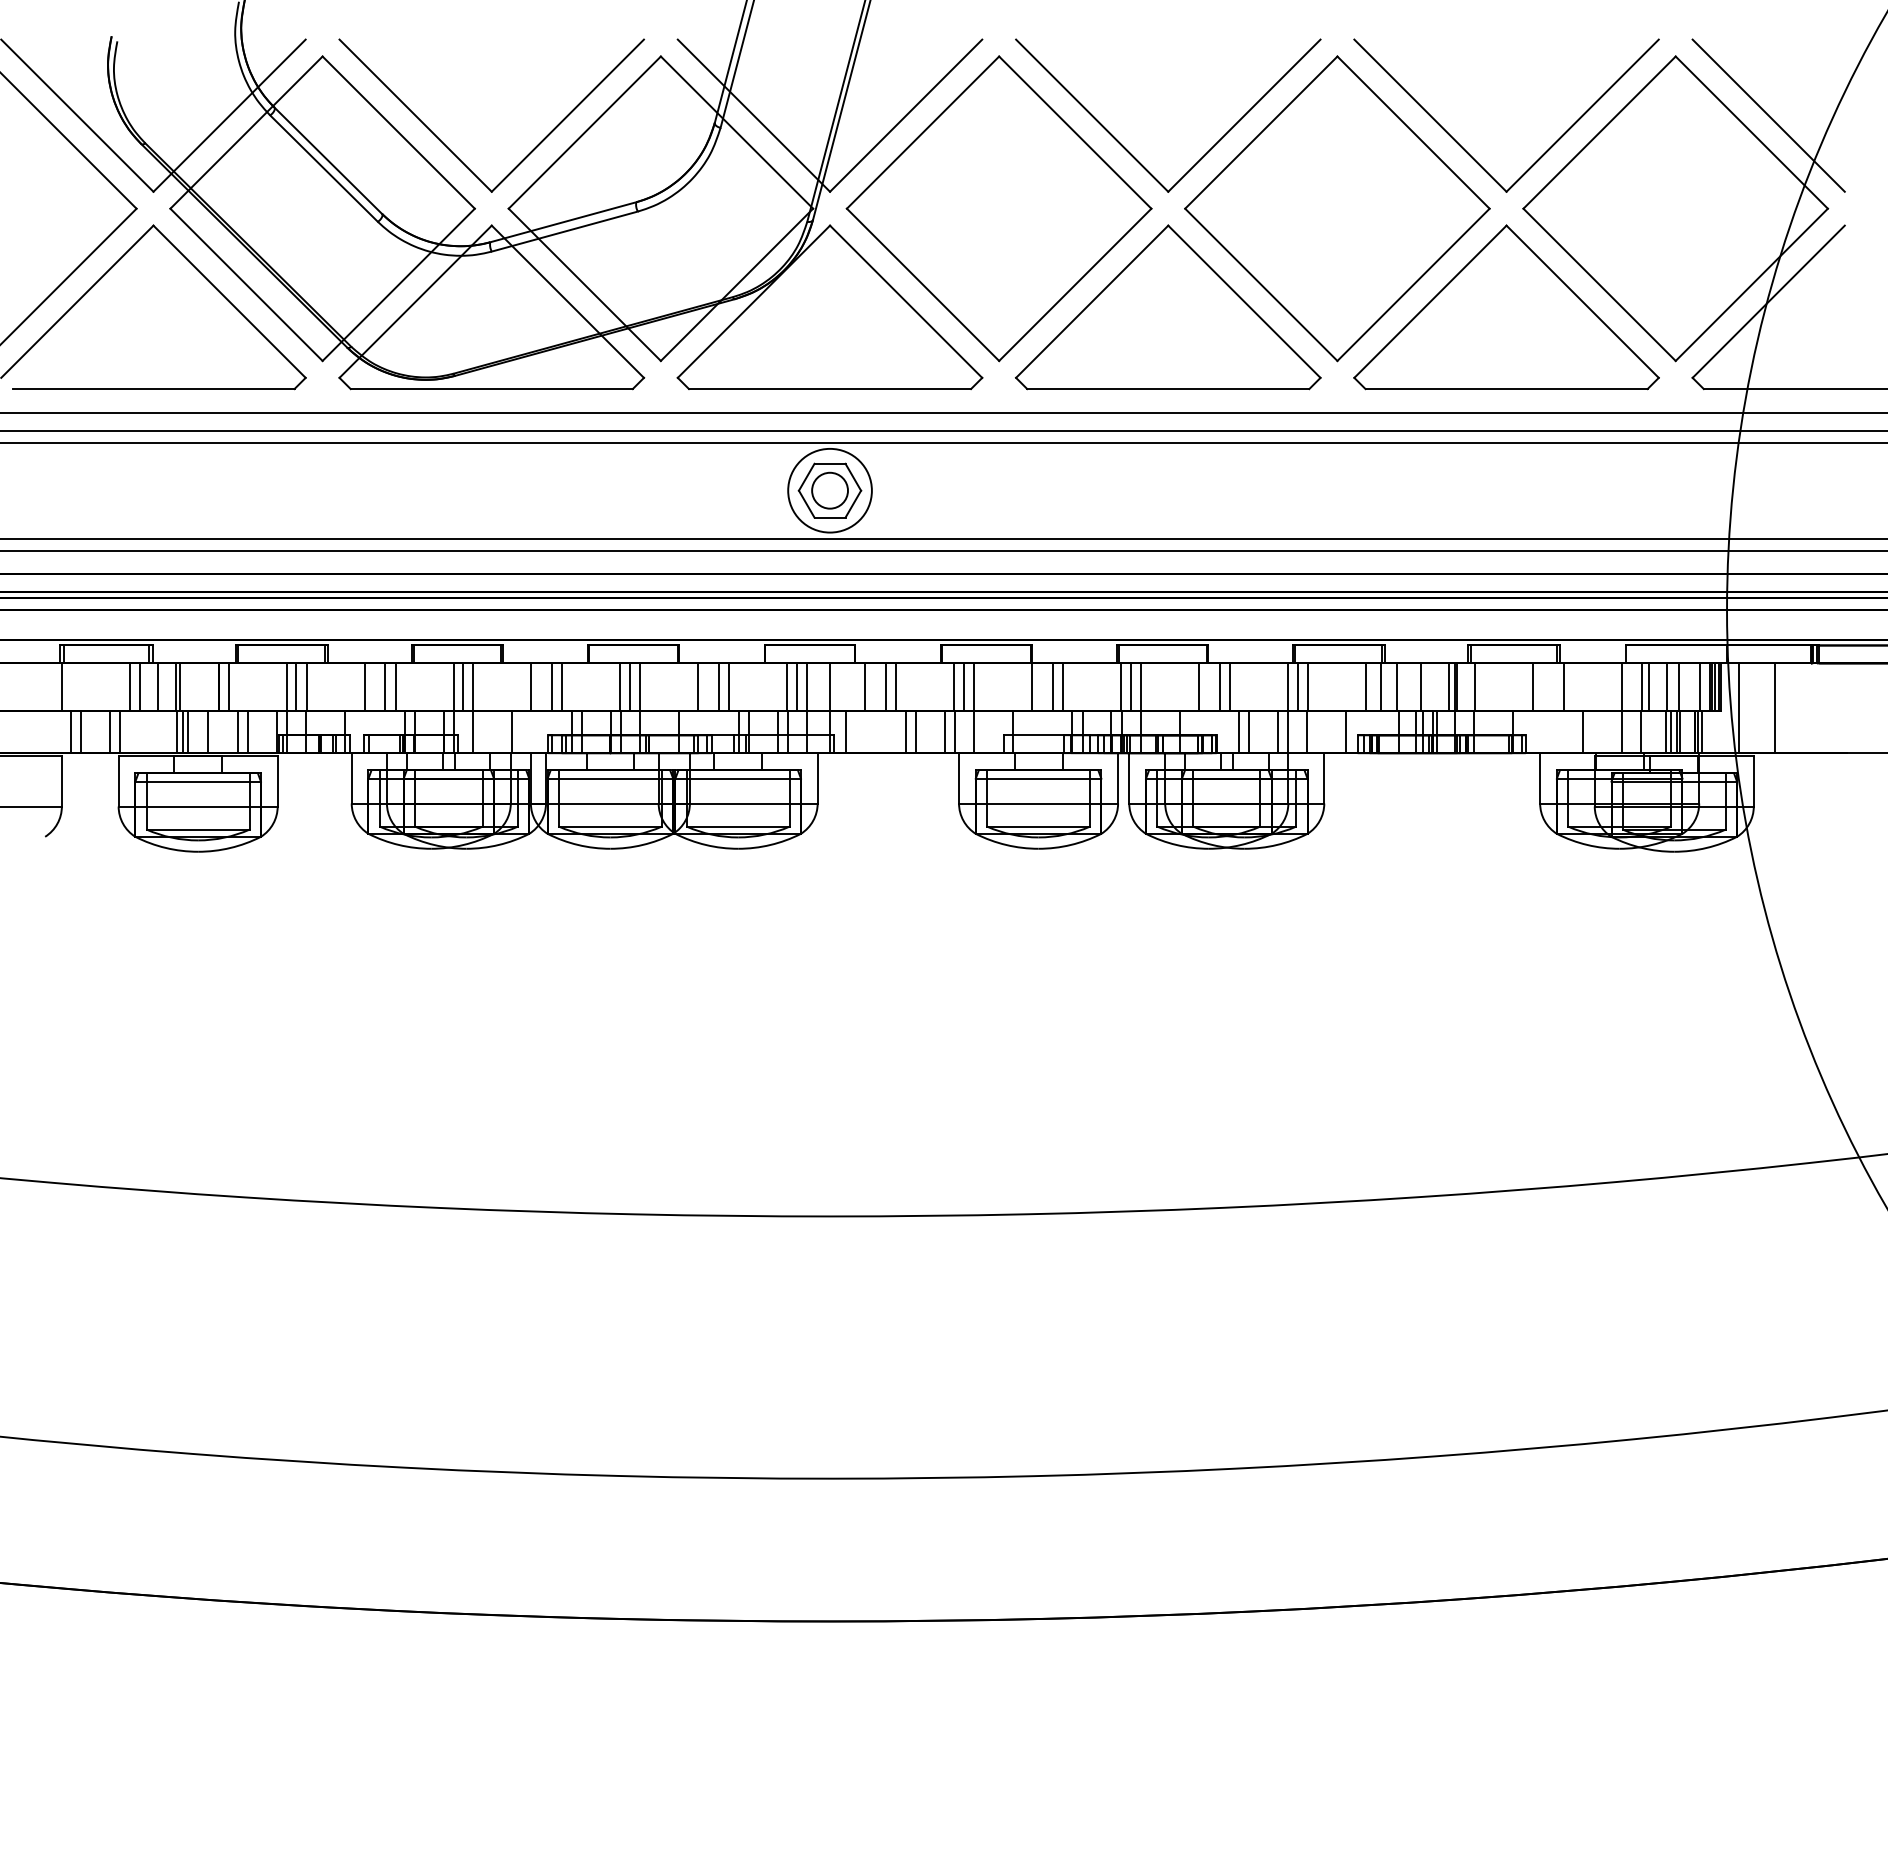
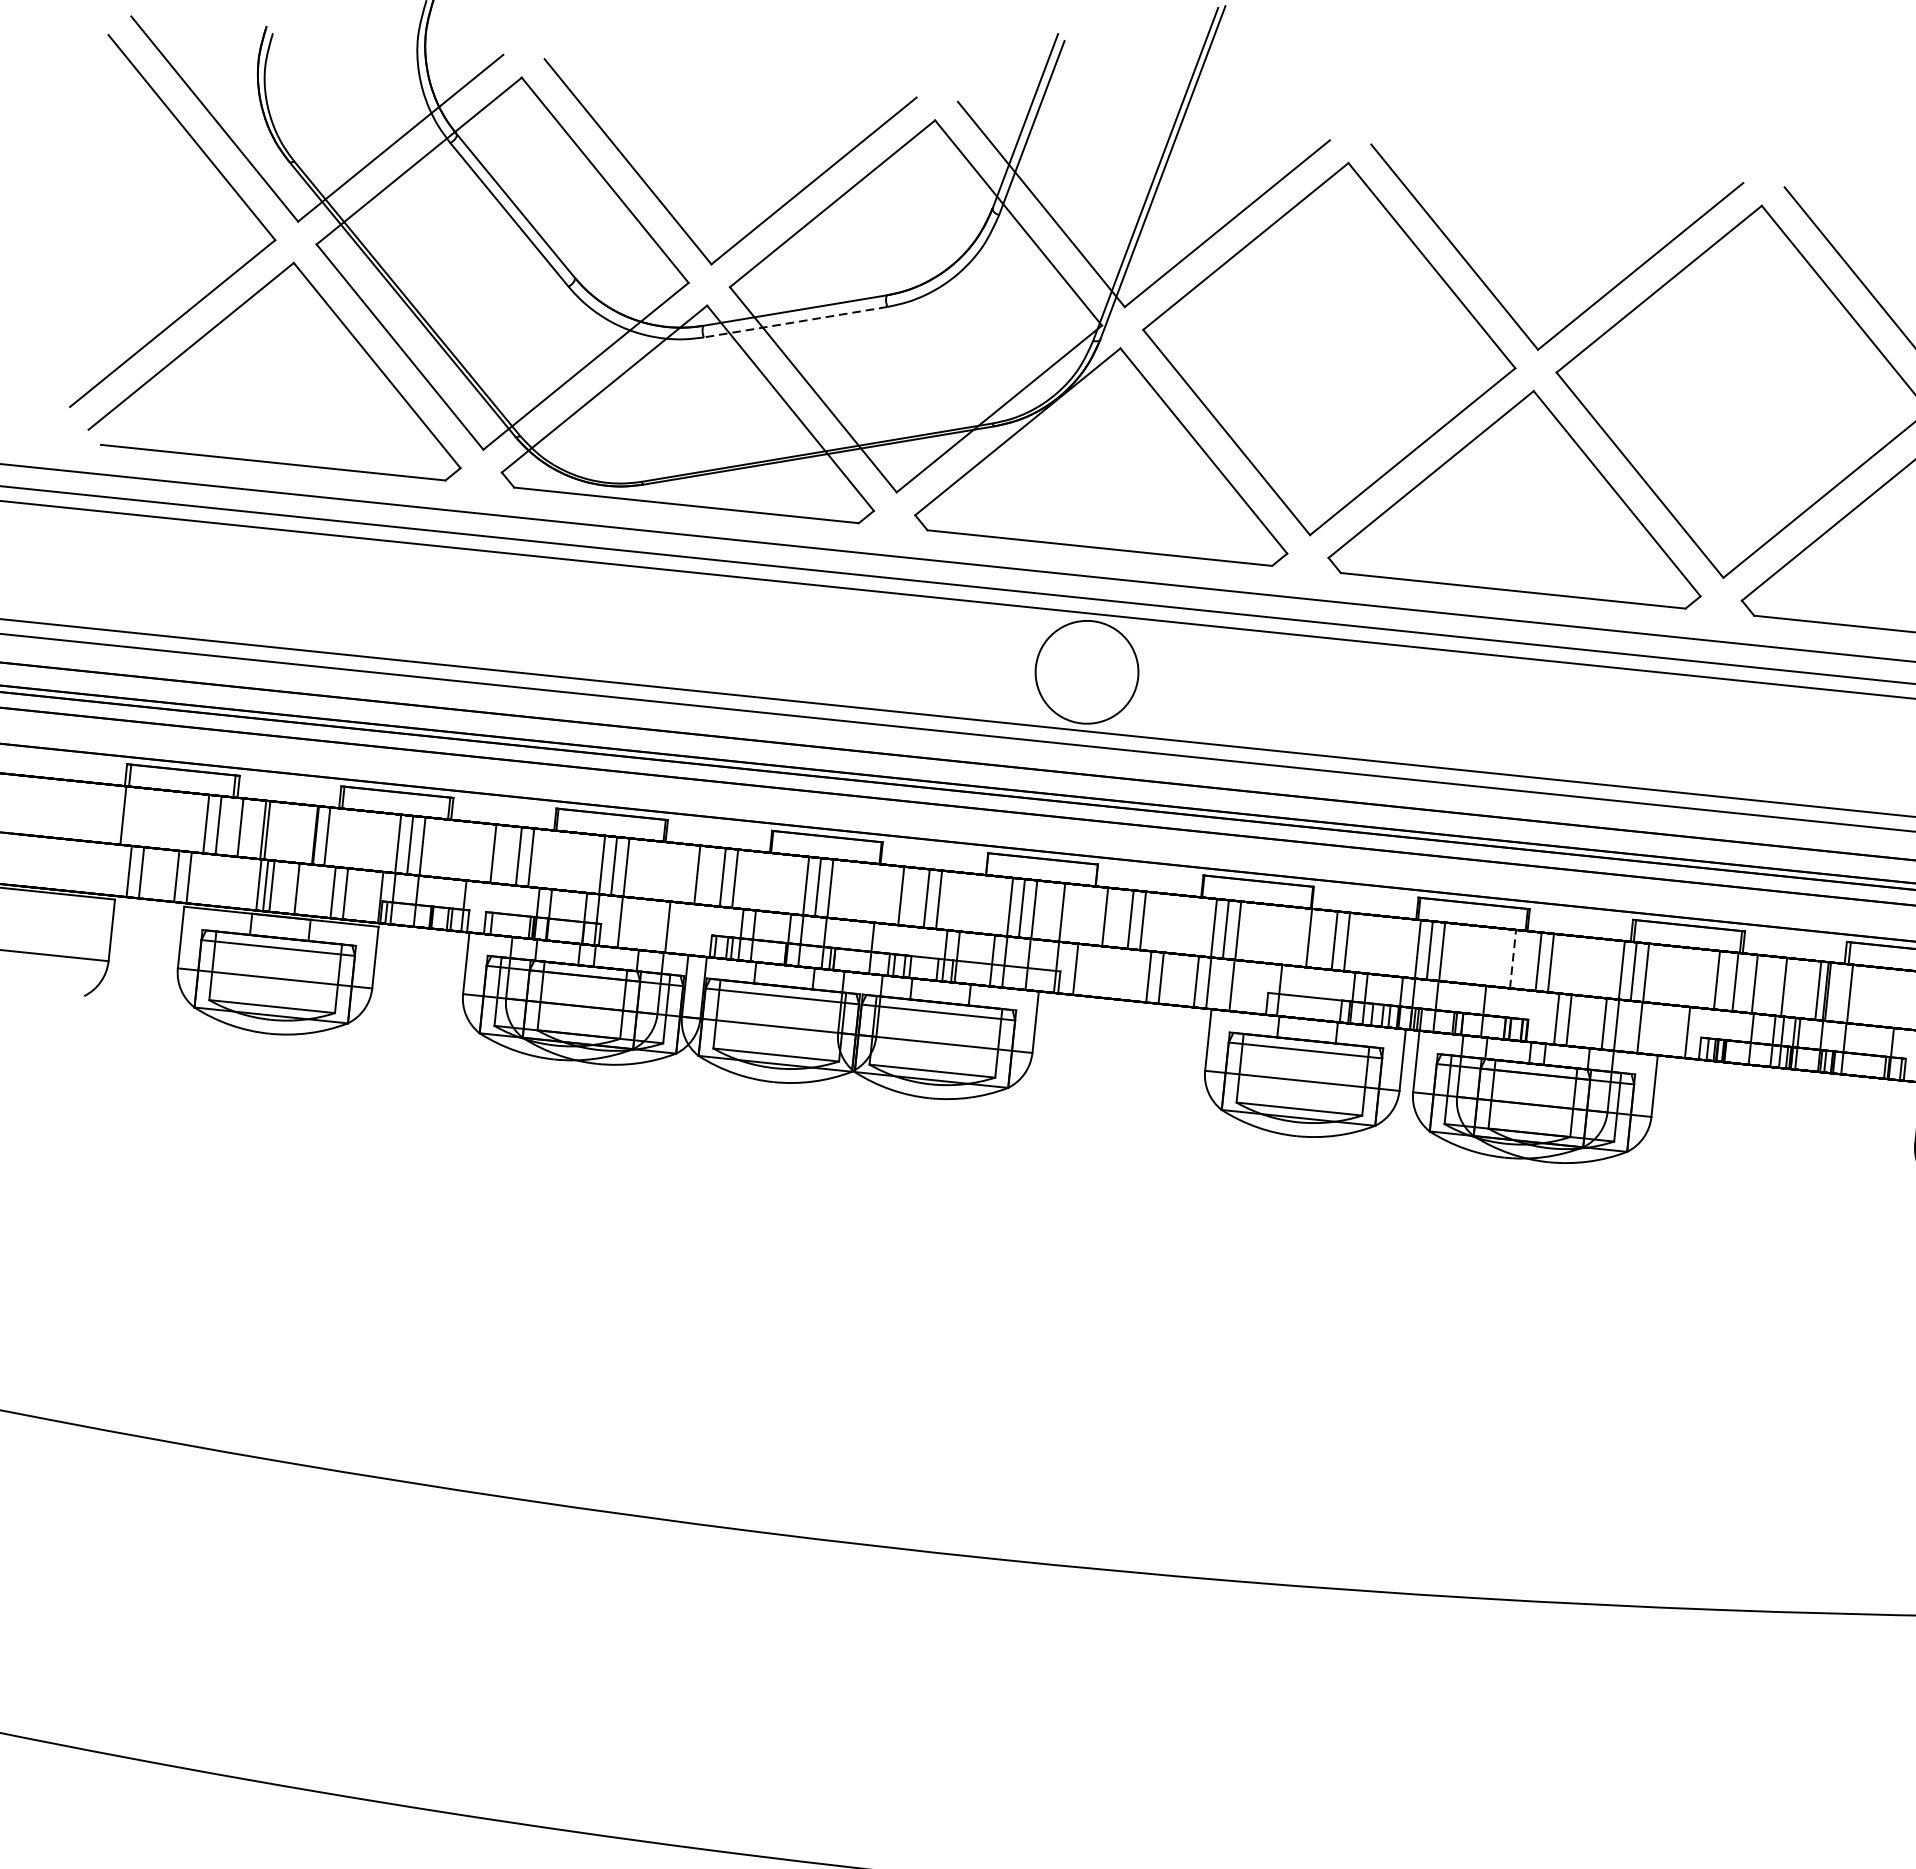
line: (564, 231) -> (795, 322), solid -> dashed
part: (829, 490) -> (1086, 671), removed
line: (1199, 687) -> (1513, 959), solid -> dashed

